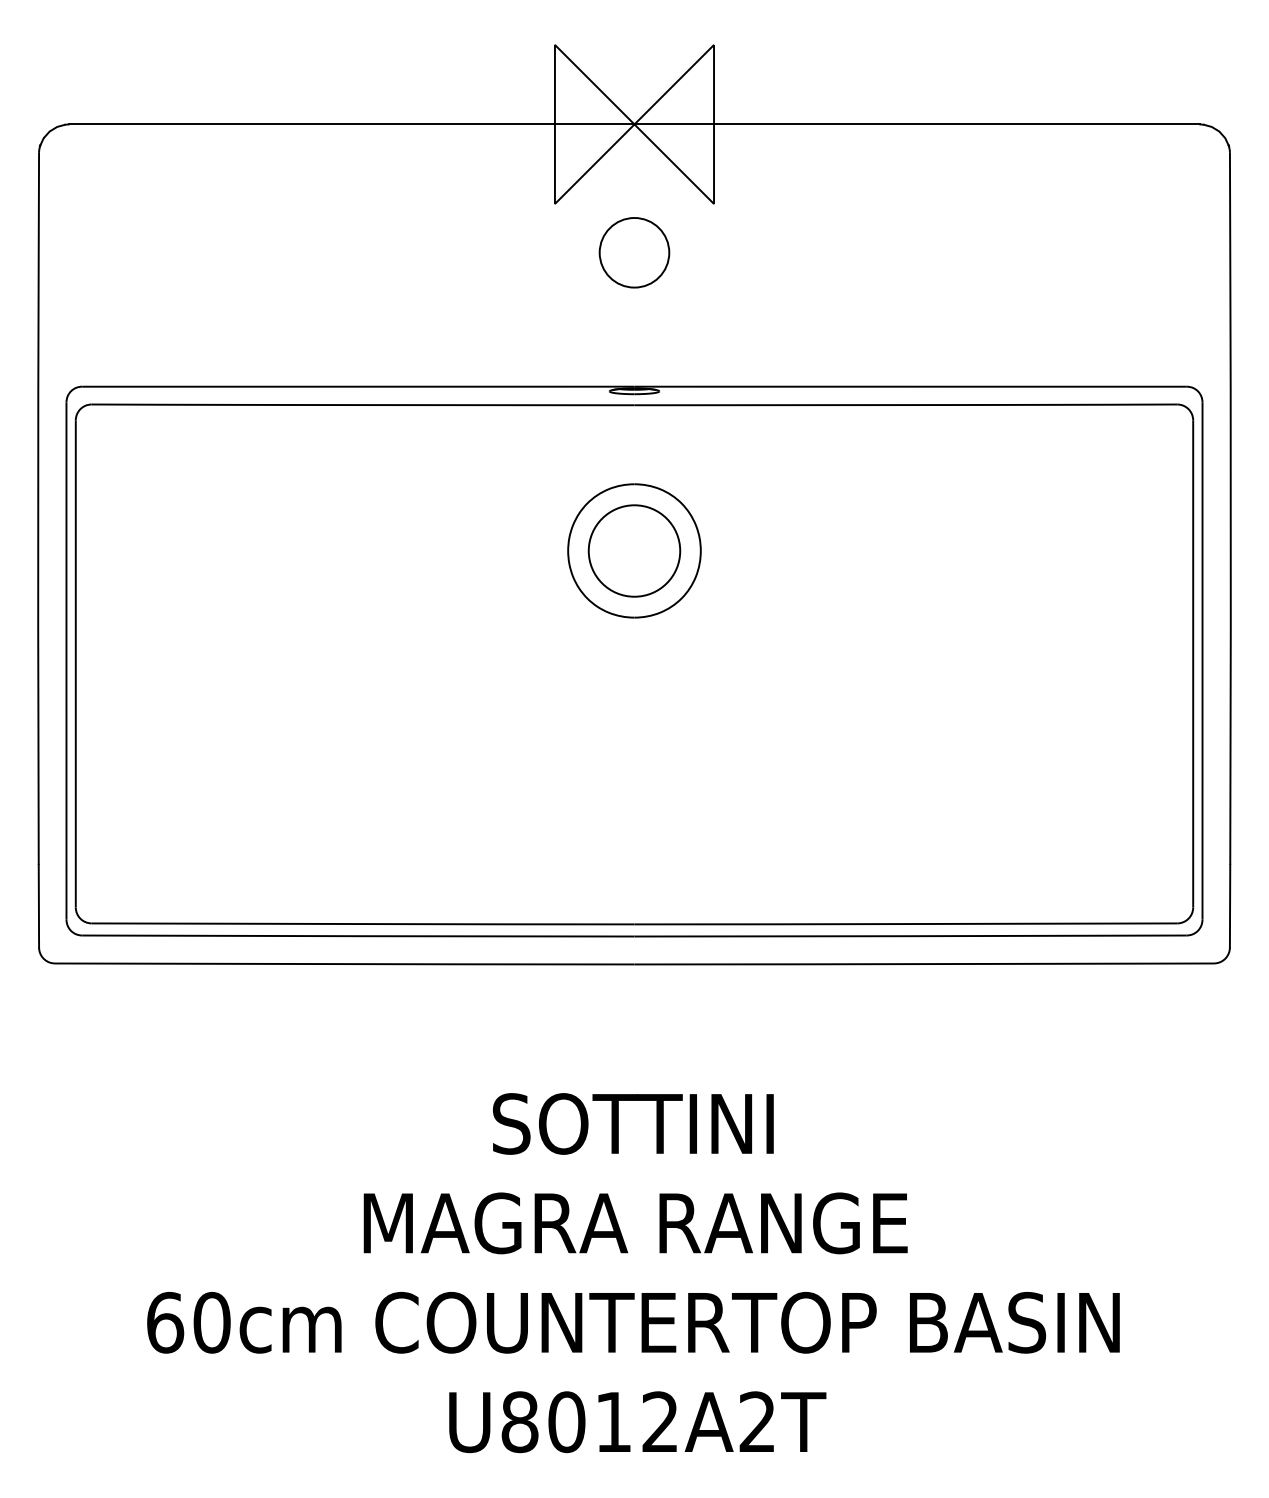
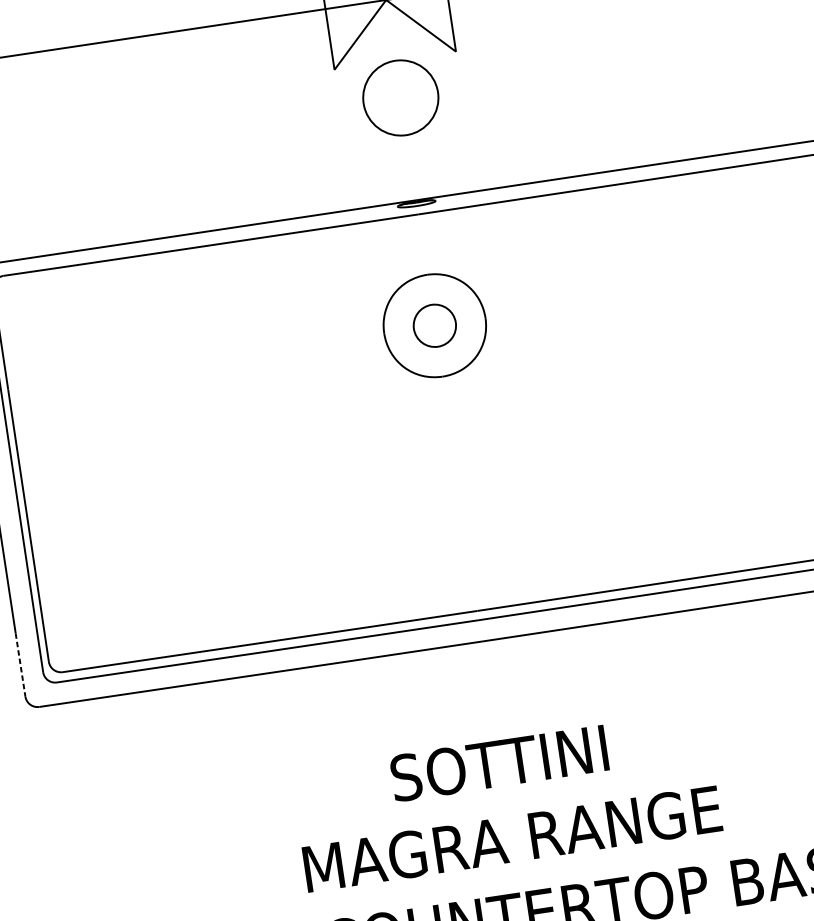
circle: (634, 252) -> (400, 97), size x1.4
circle: (634, 550) -> (434, 325), size x0.6
line: (38, 906) -> (20, 665), solid -> dashed

